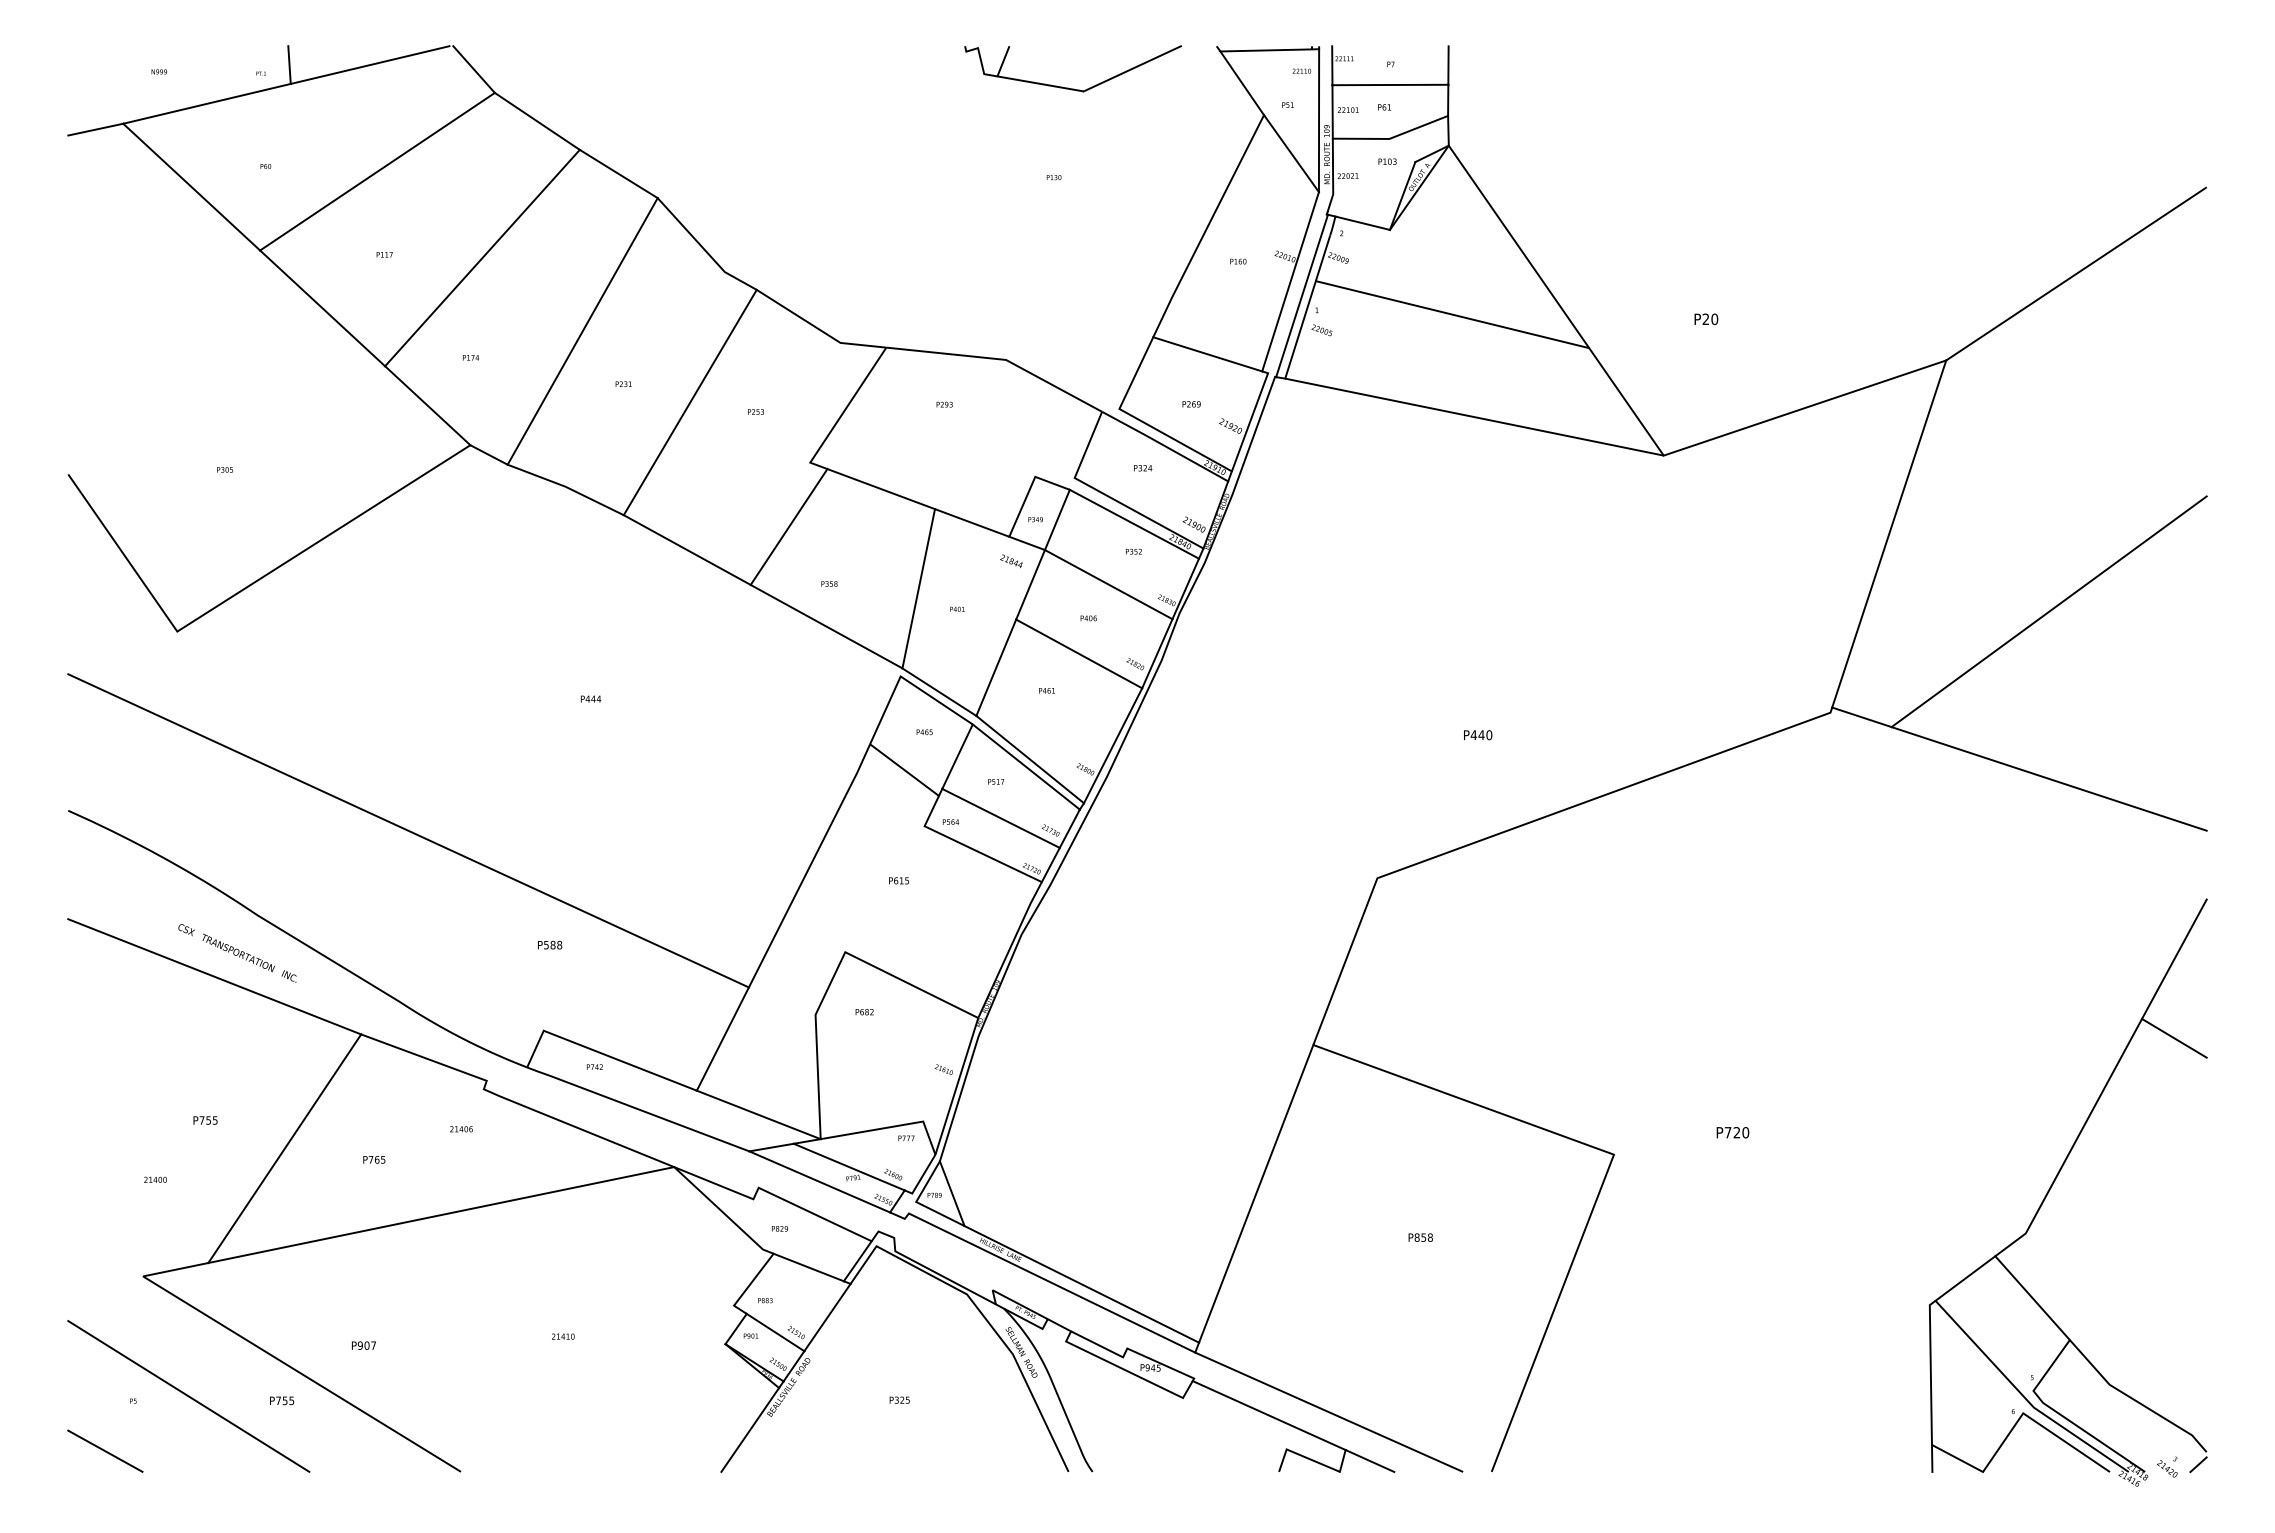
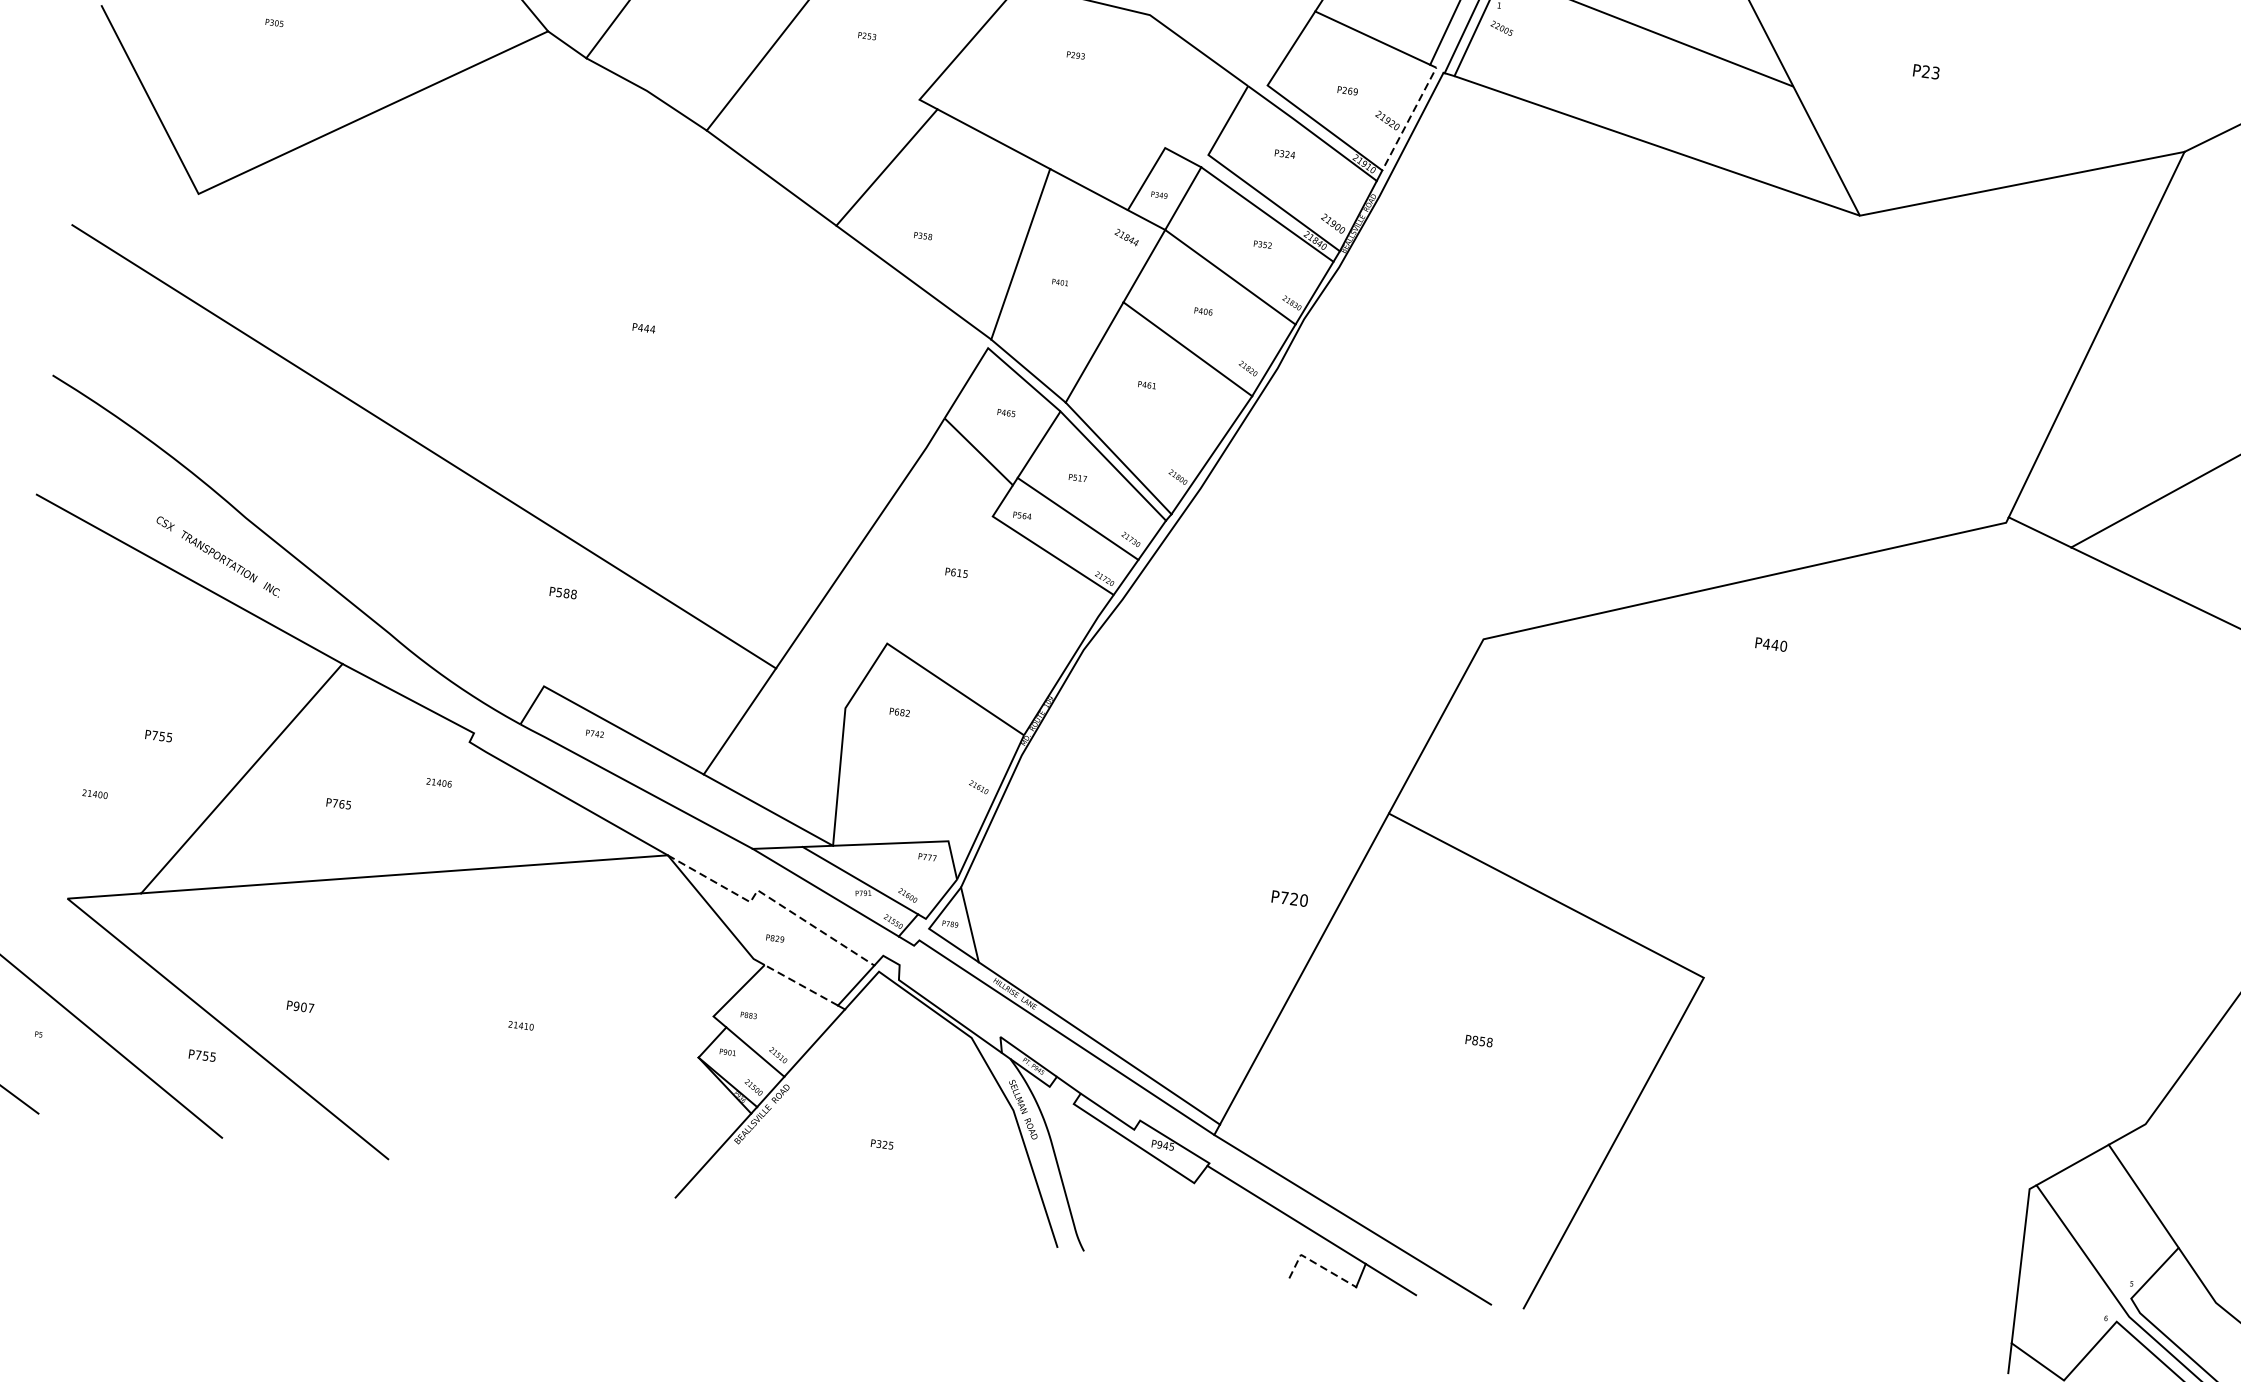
text: (1714, 319) -> (1935, 73), P20 -> P23
line: (1251, 419) -> (1411, 116), solid -> dashed
text: (1478, 735) -> (1771, 645), moved
text: (1732, 1132) -> (1289, 898), moved
line: (770, 1193) -> (769, 898), solid -> dashed
line: (808, 1267) -> (801, 985), solid -> dashed
line: (1302, 1456) -> (1317, 1264), solid -> dashed

